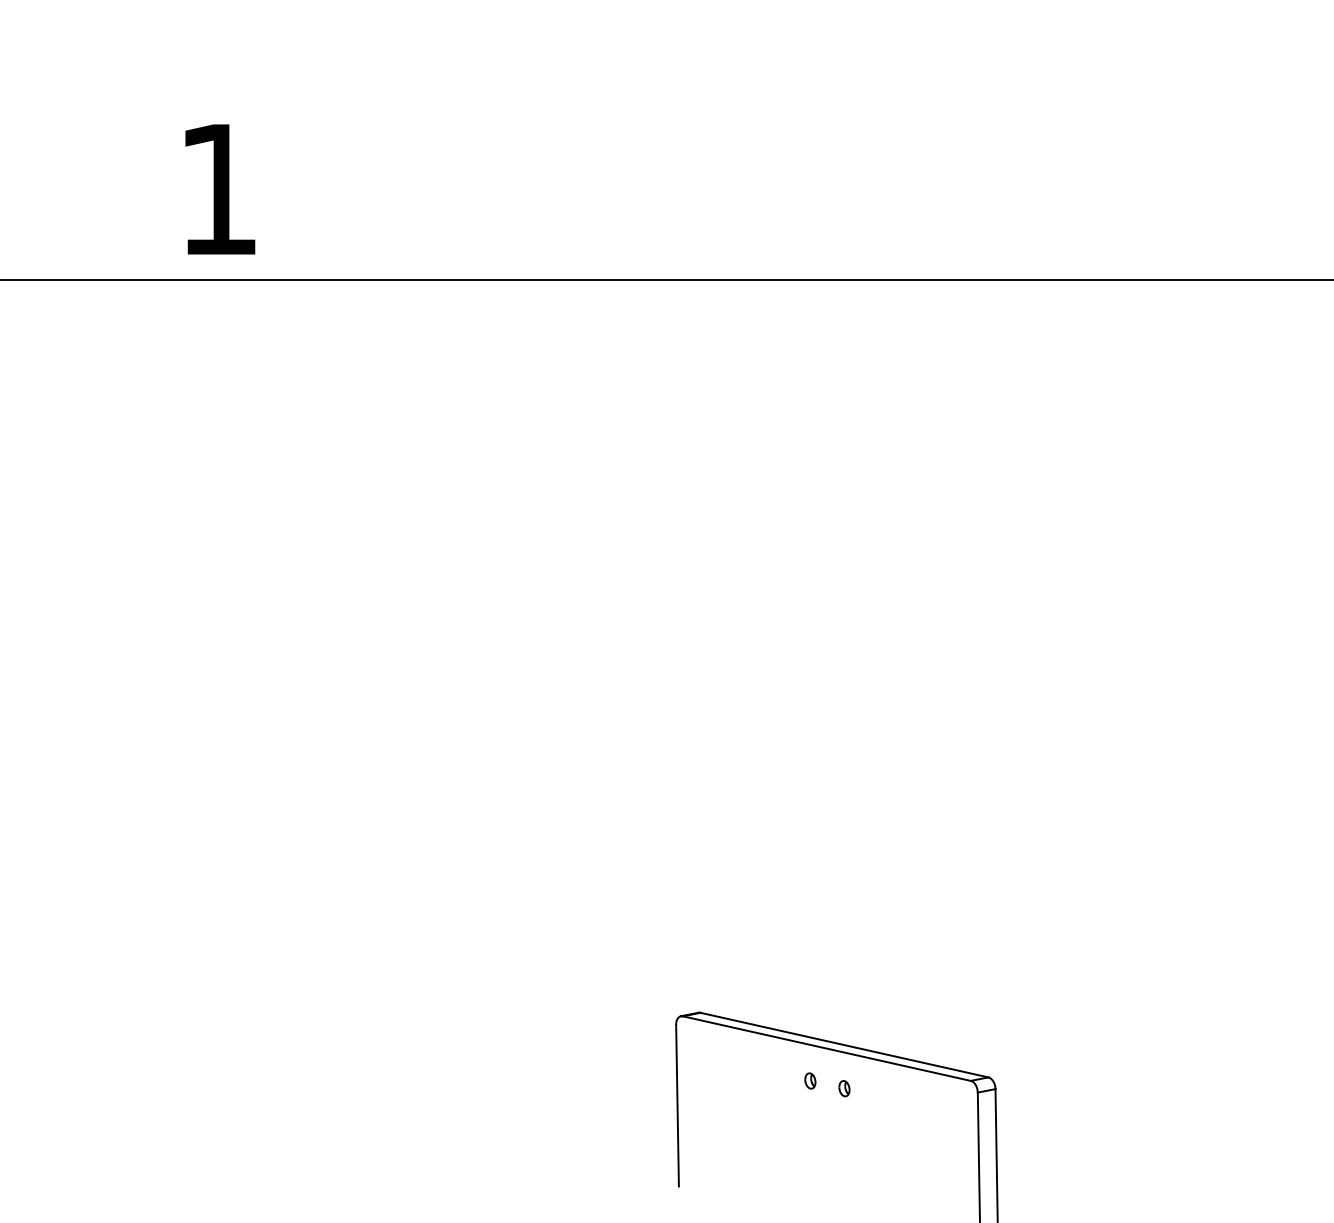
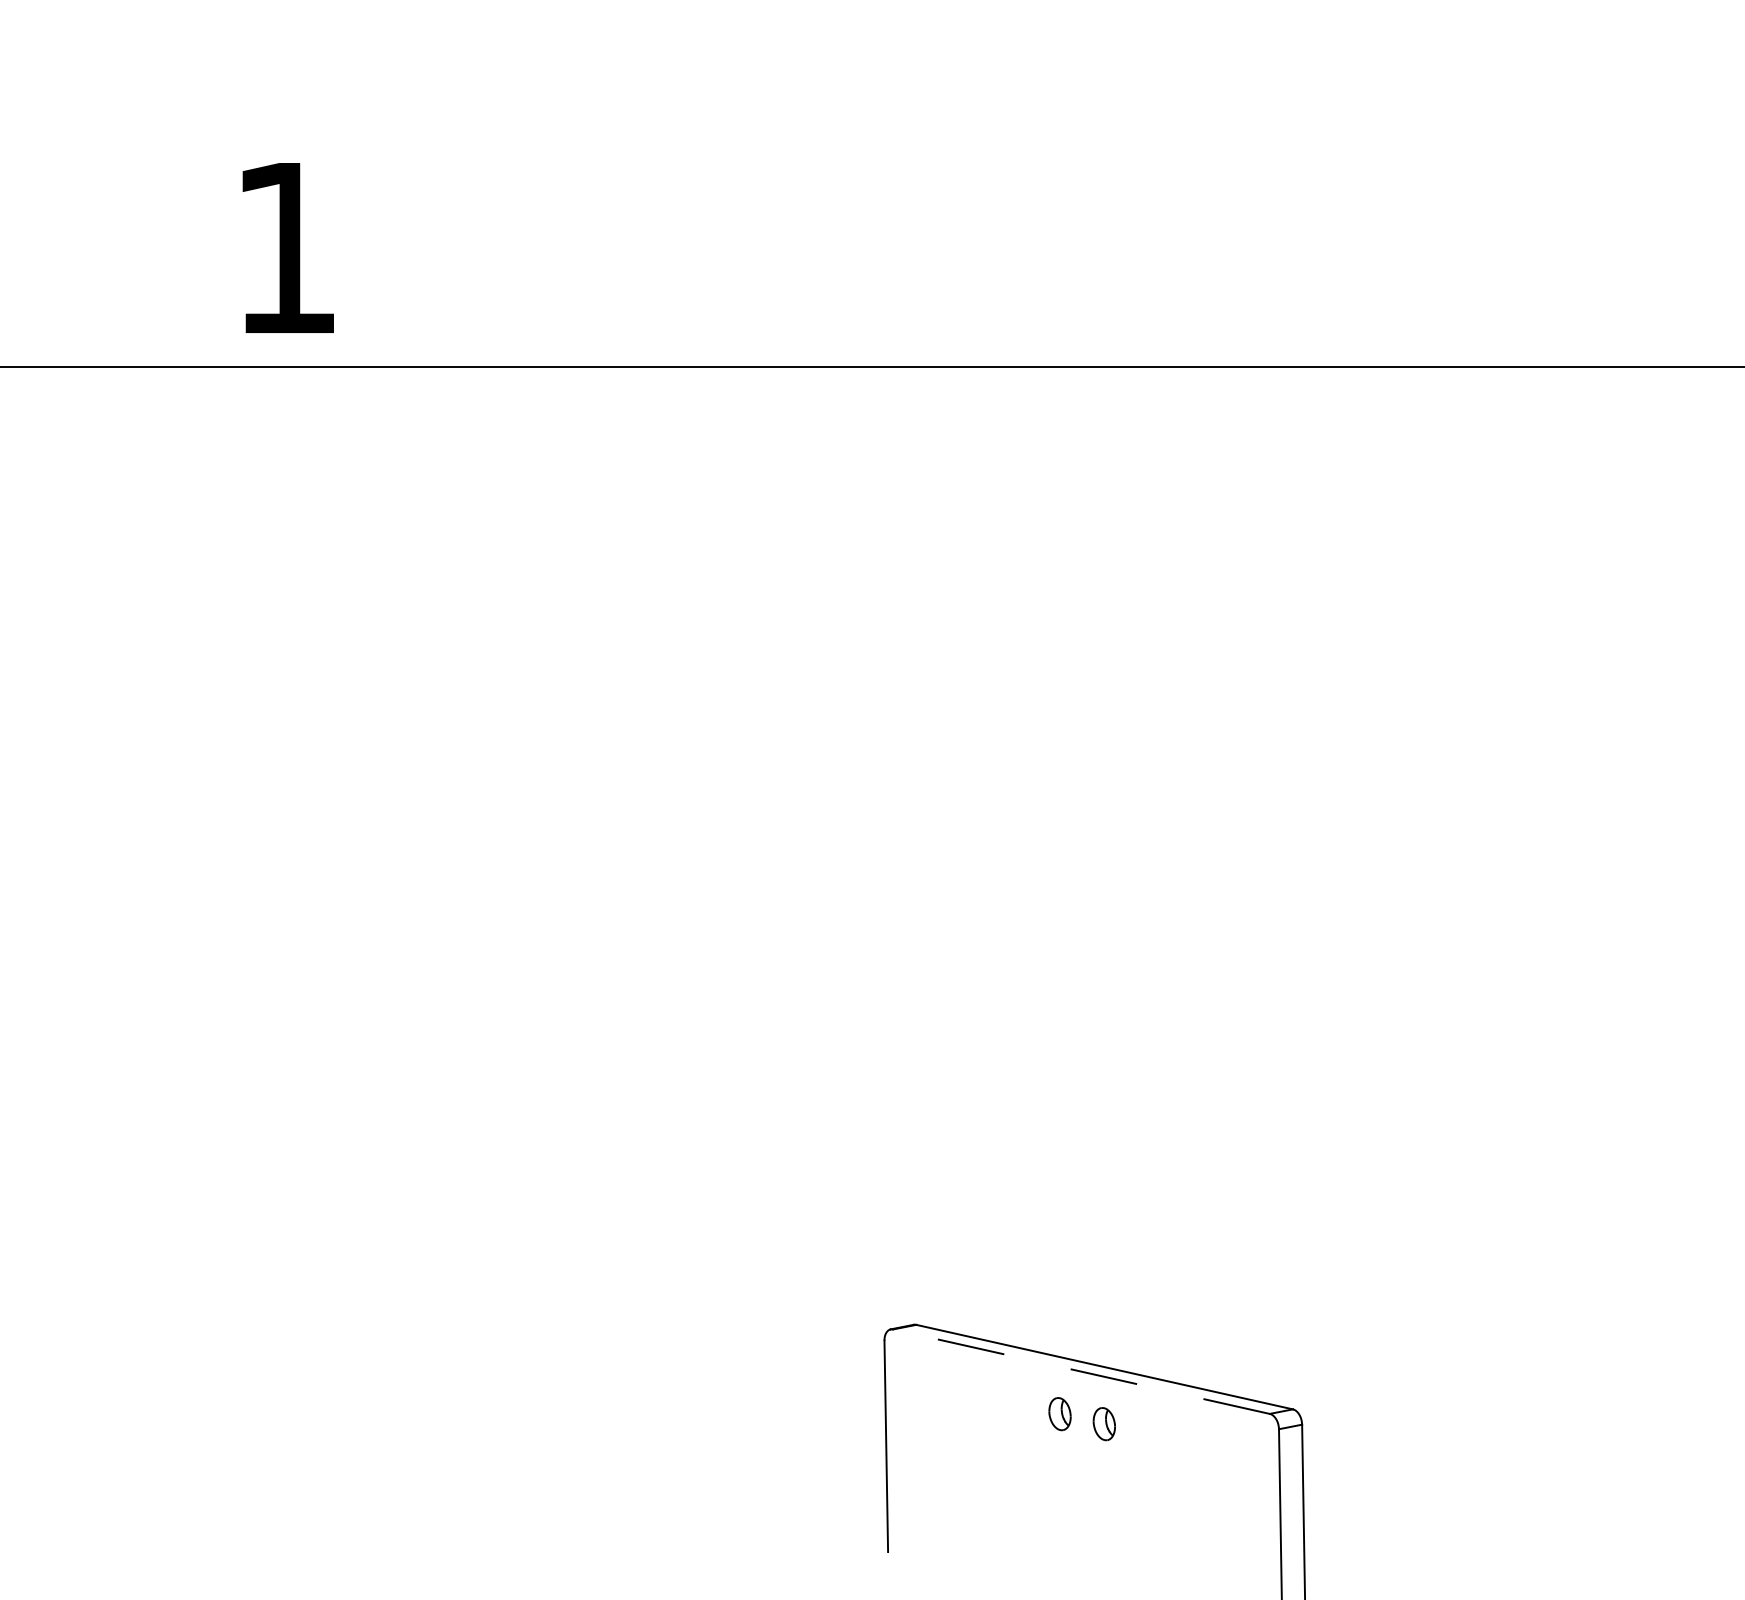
line: (826, 1048) -> (1081, 1371), solid -> dashed
part: (809, 1080) -> (1059, 1413), size x1.6
part: (844, 1088) -> (1104, 1423), size x1.6

